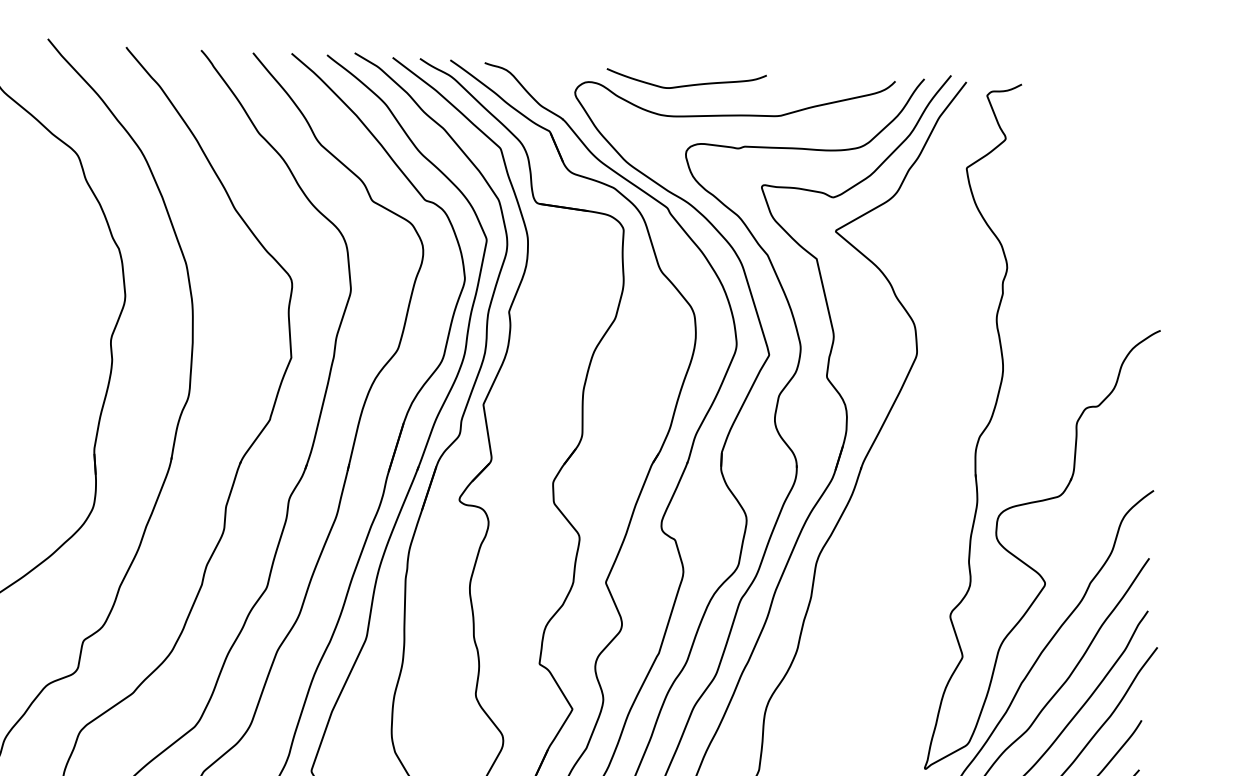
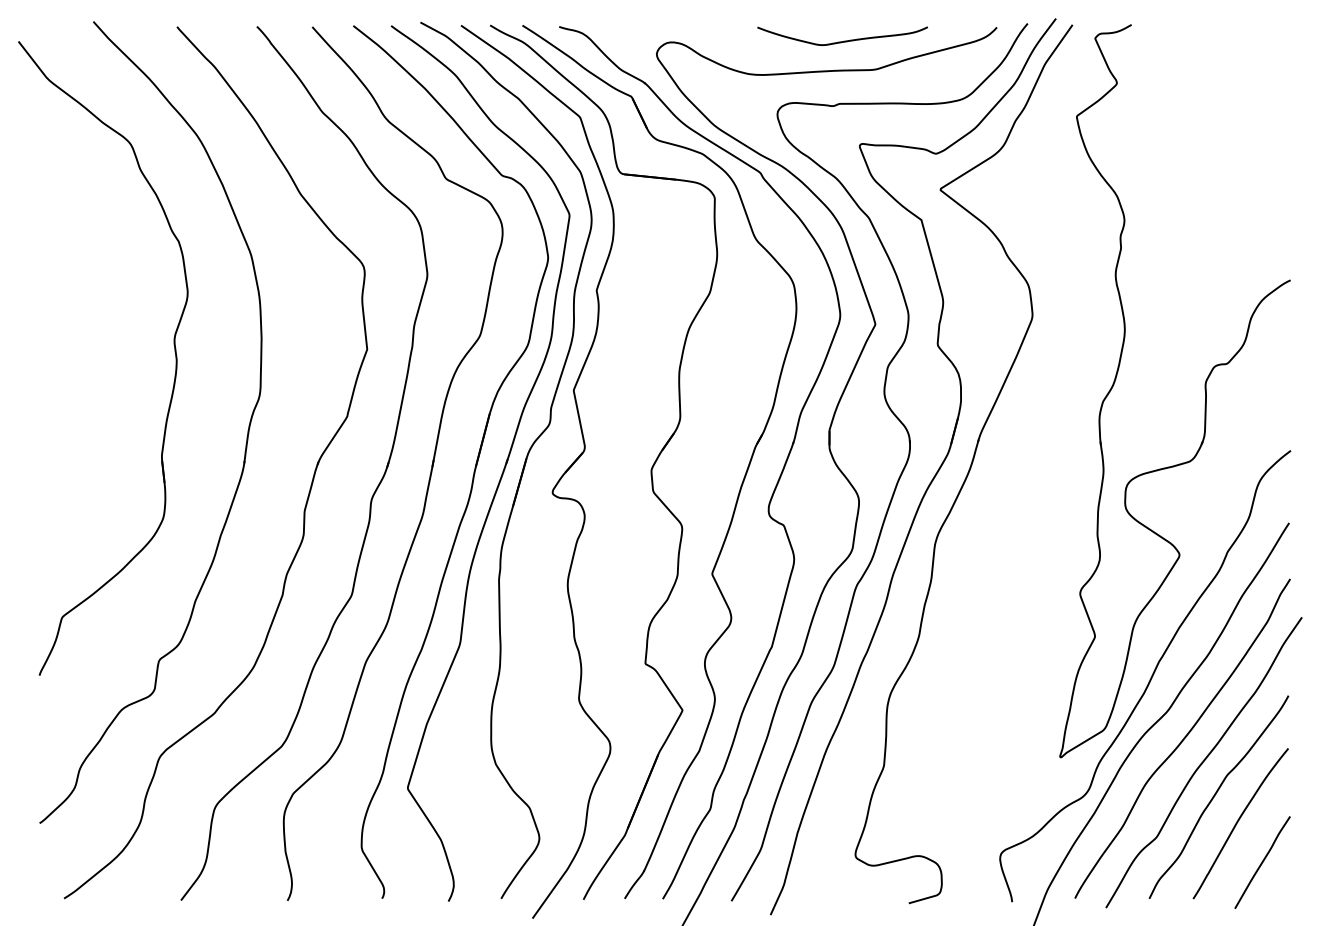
curve: (688, 84) -> (844, 40), moved

